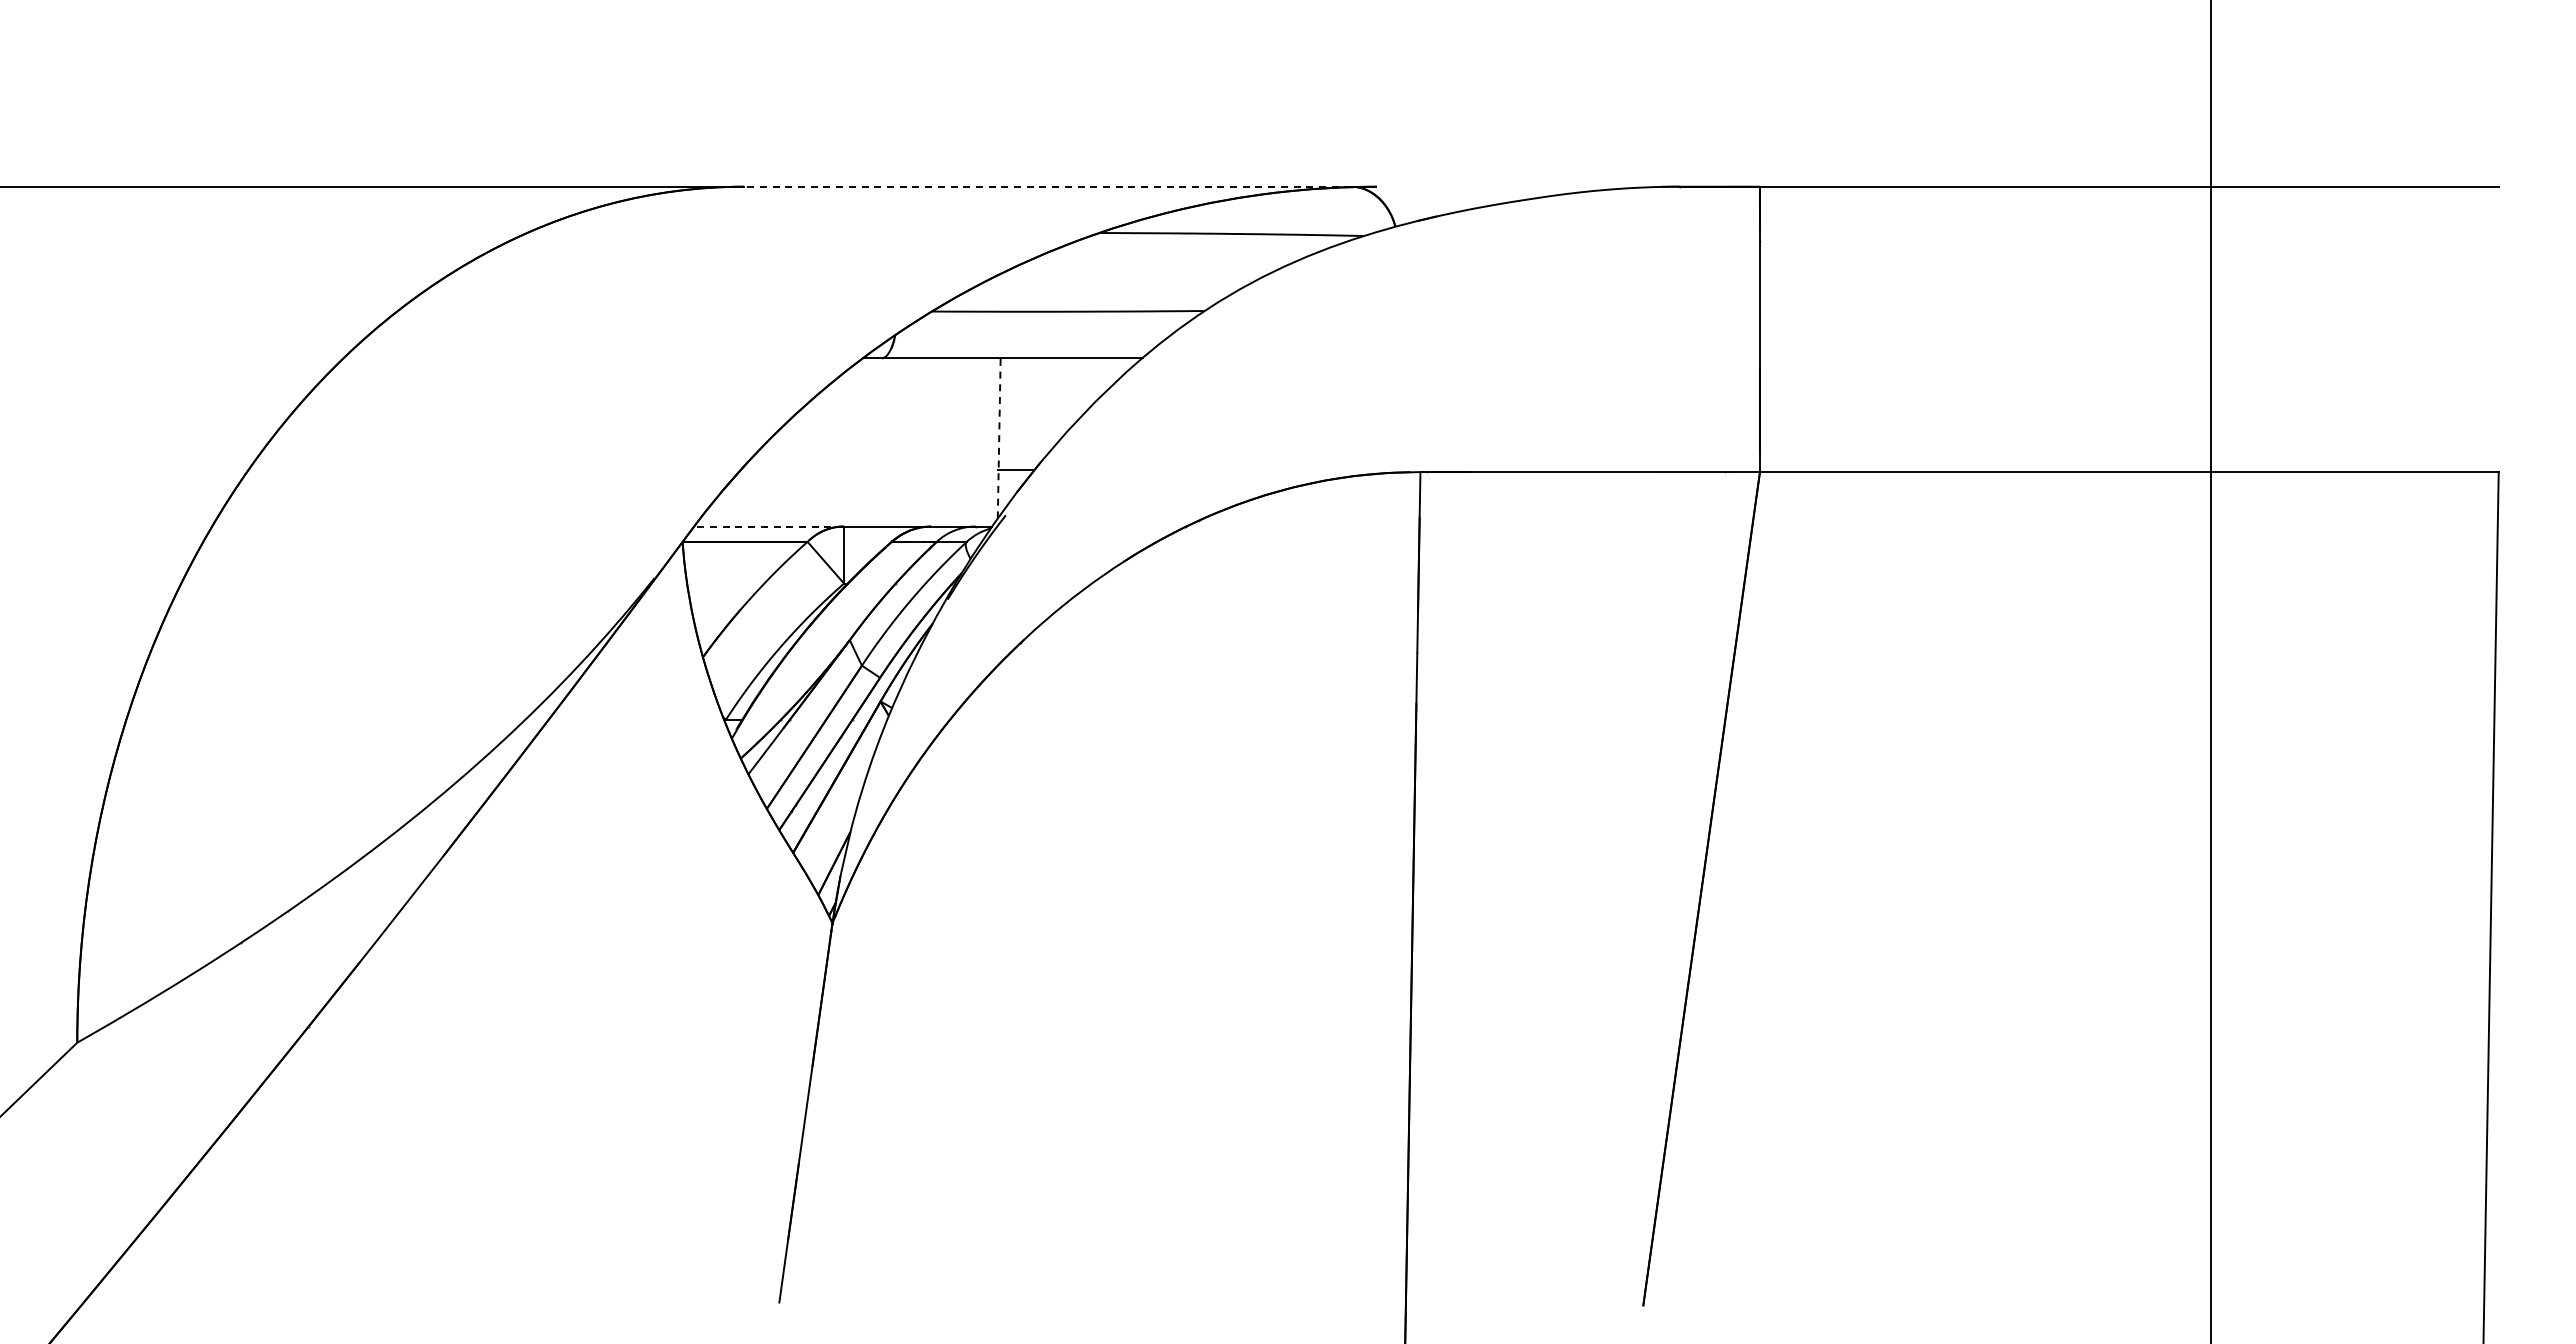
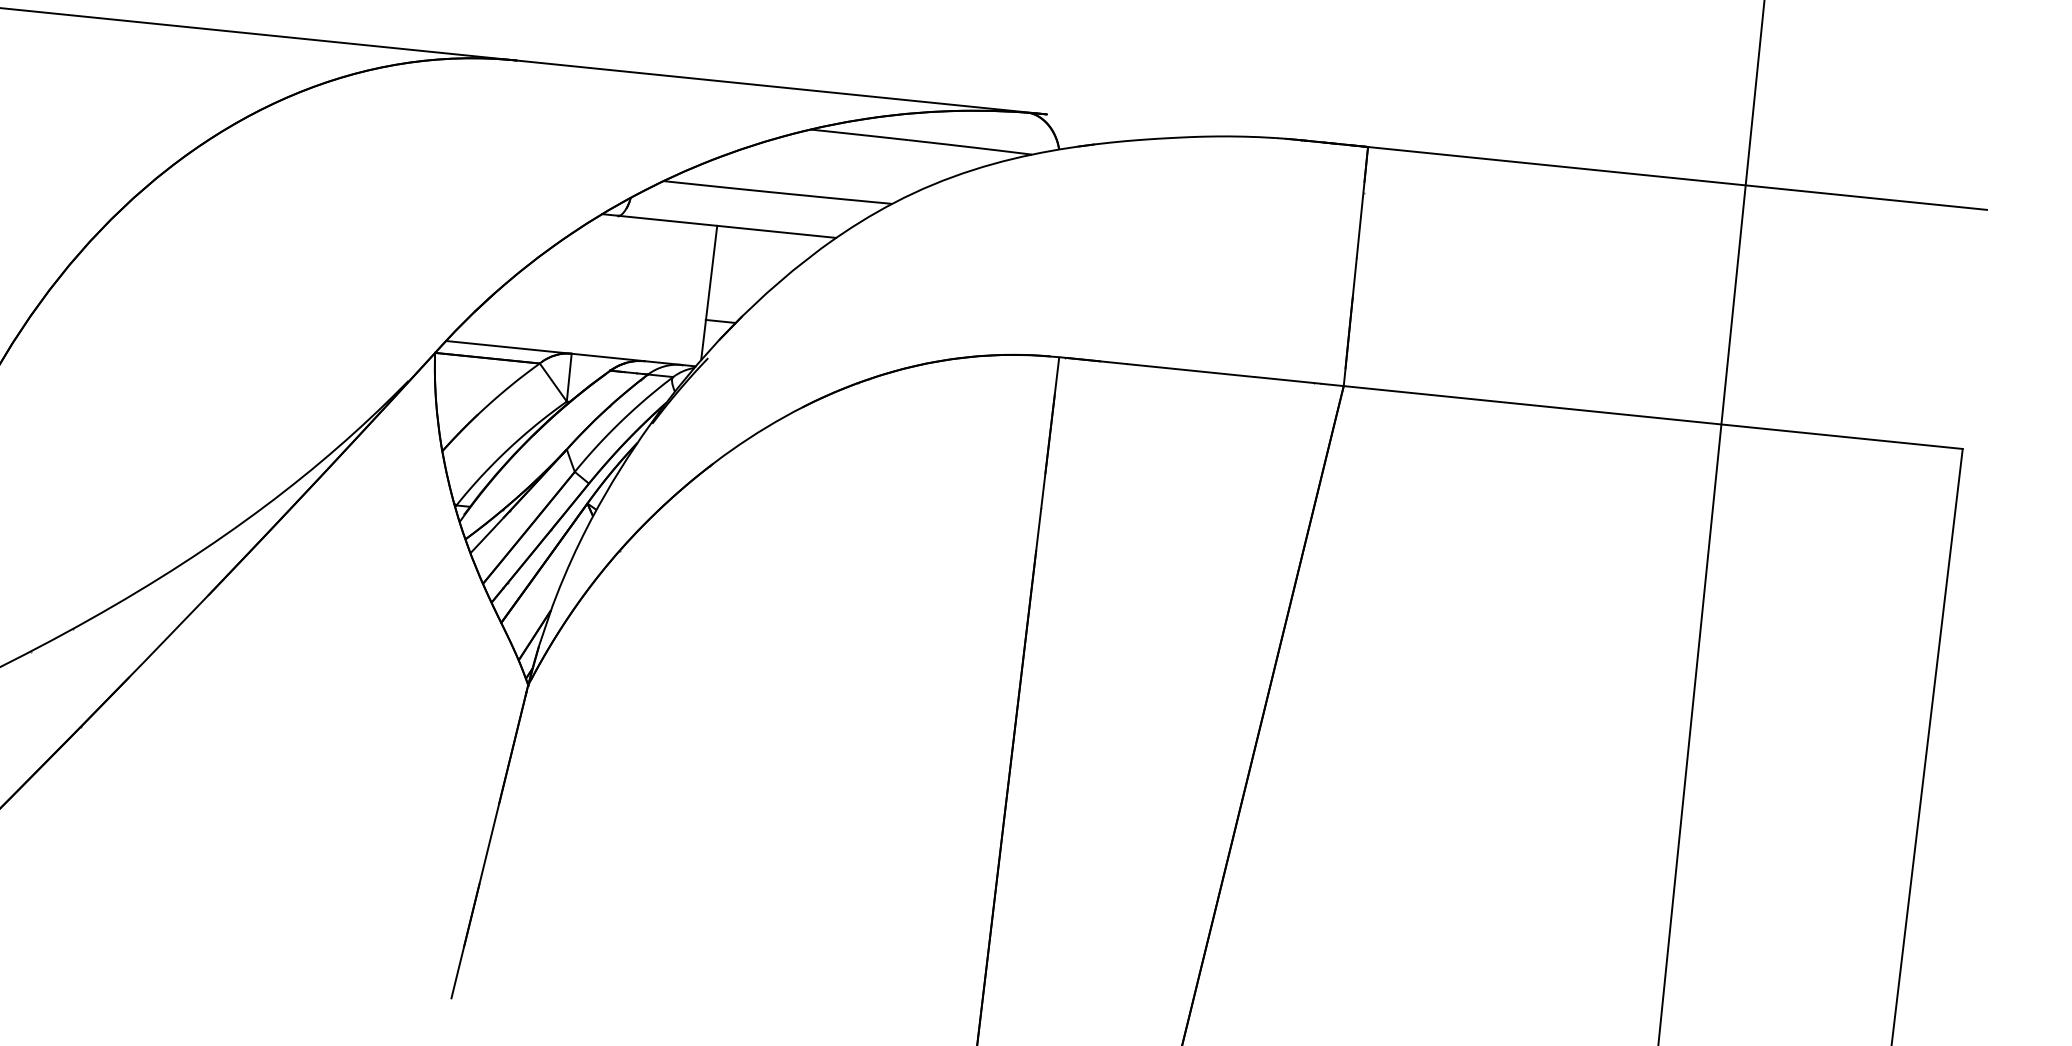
line: (1059, 186) -> (781, 87), dashed -> solid
line: (999, 437) -> (709, 292), dashed -> solid
line: (768, 526) -> (508, 347), dashed -> solid

